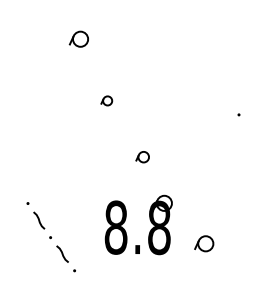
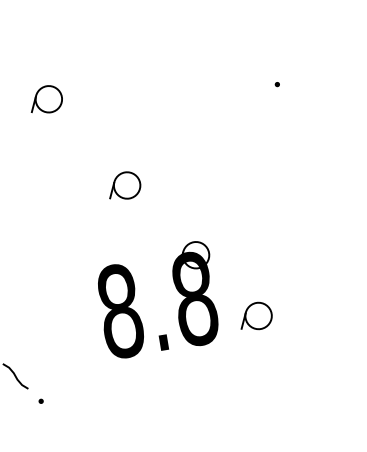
part: (106, 100) -> (45, 99), size x1.67
part: (142, 156) -> (123, 184), size x1.43
part: (149, 219) -> (175, 287), moved

